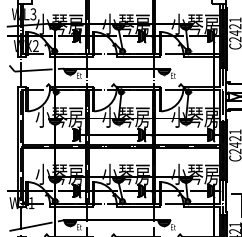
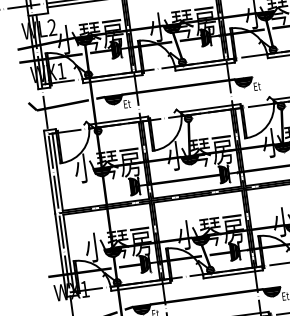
text: (33, 14) -> (52, 27), WL3 -> WL2
text: (35, 45) -> (60, 70), WX2 -> WX1

